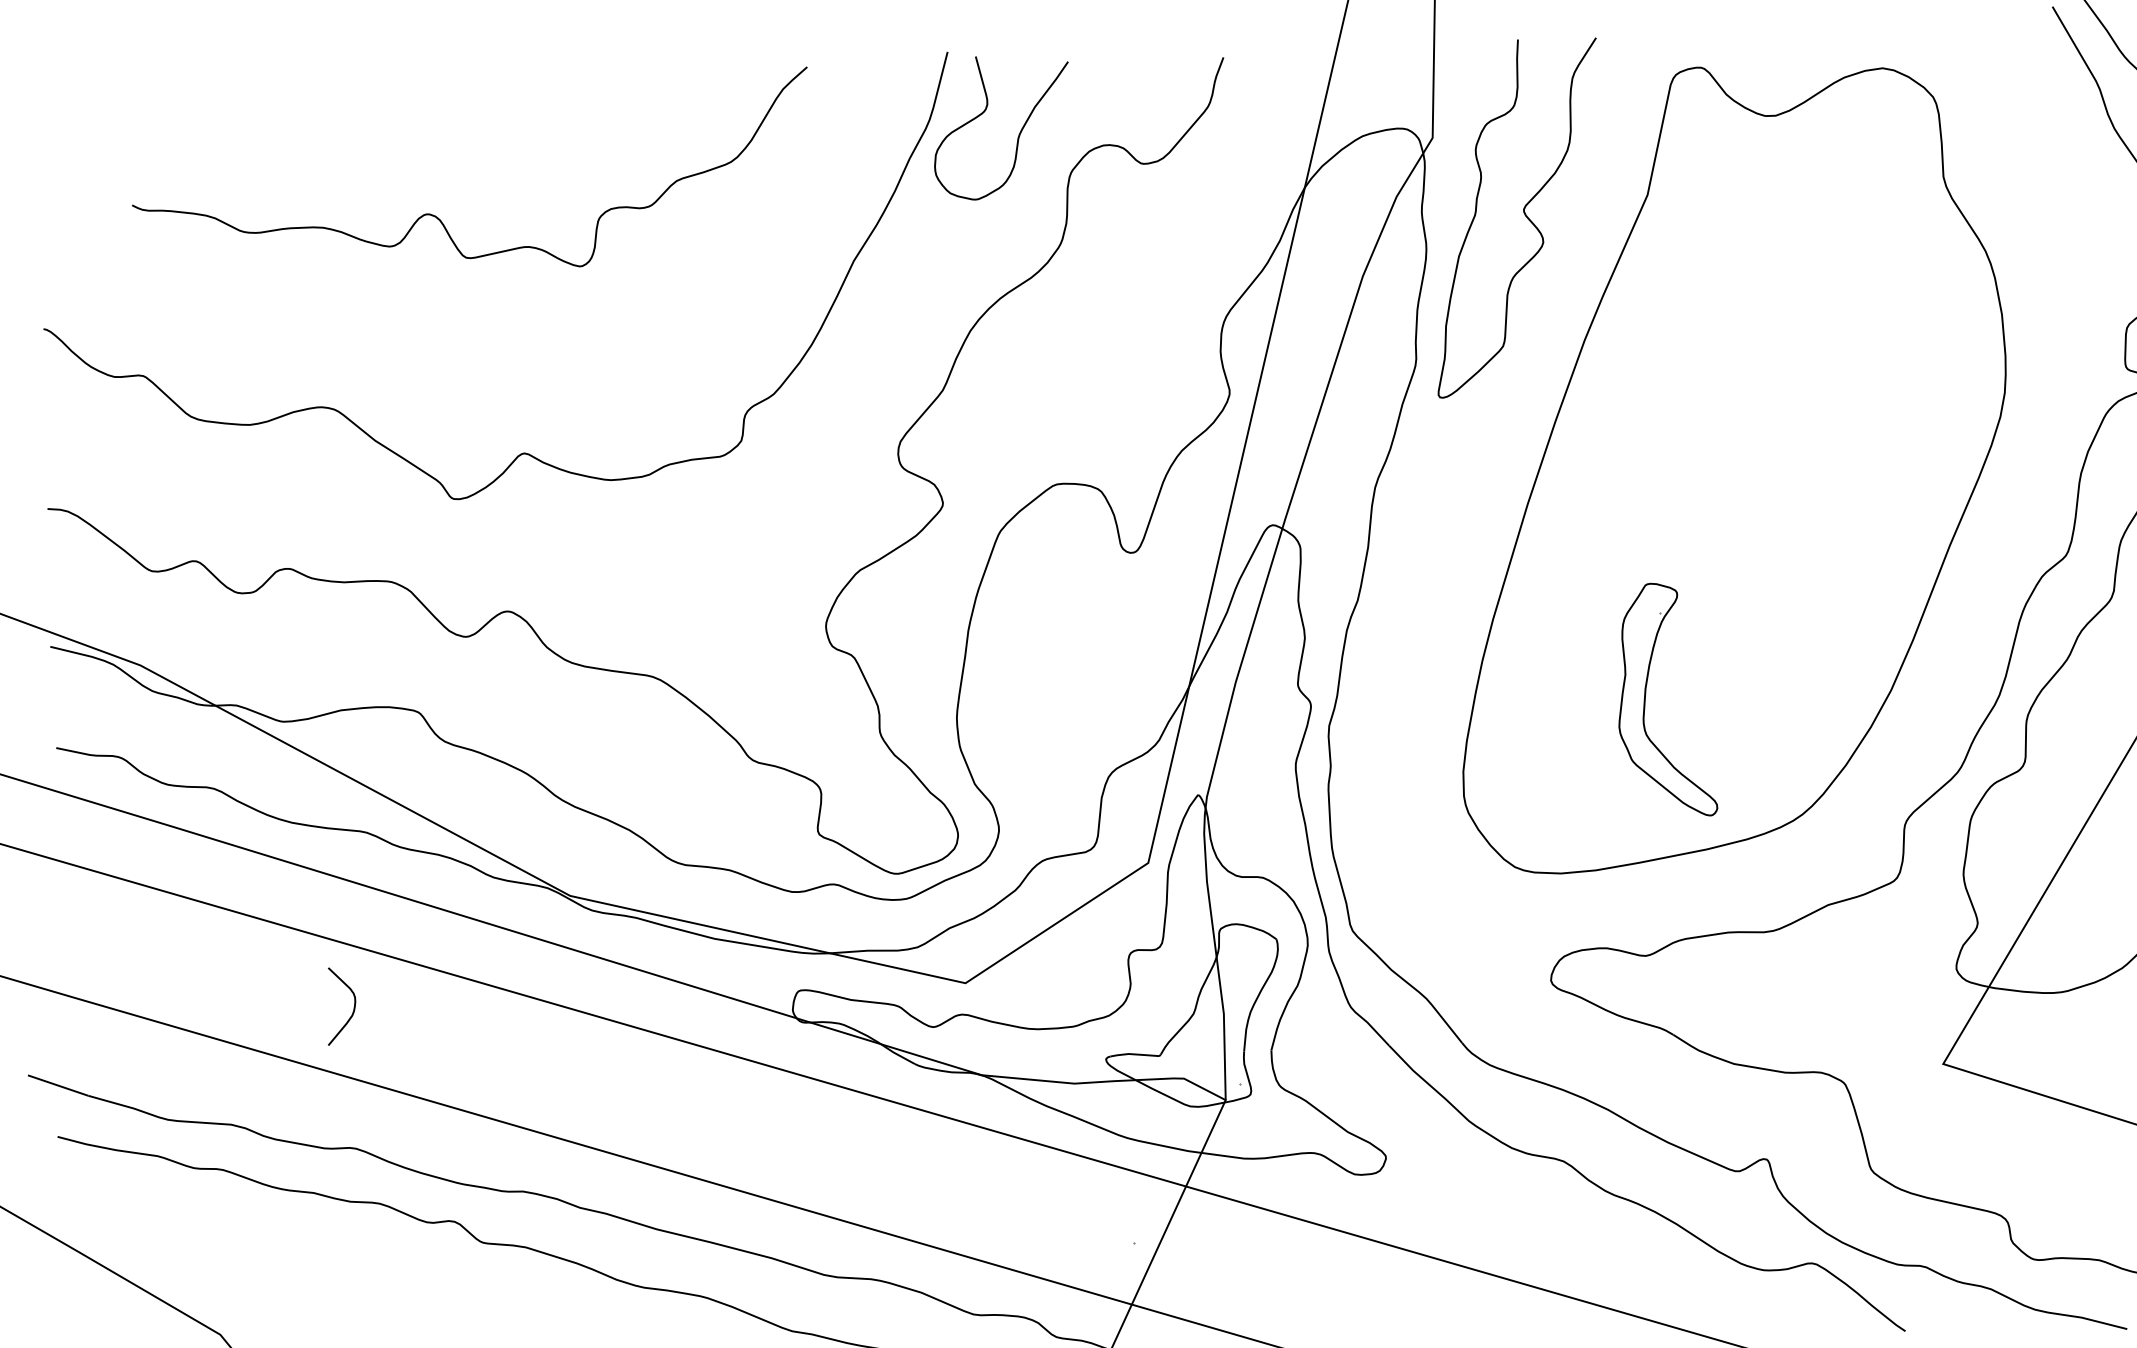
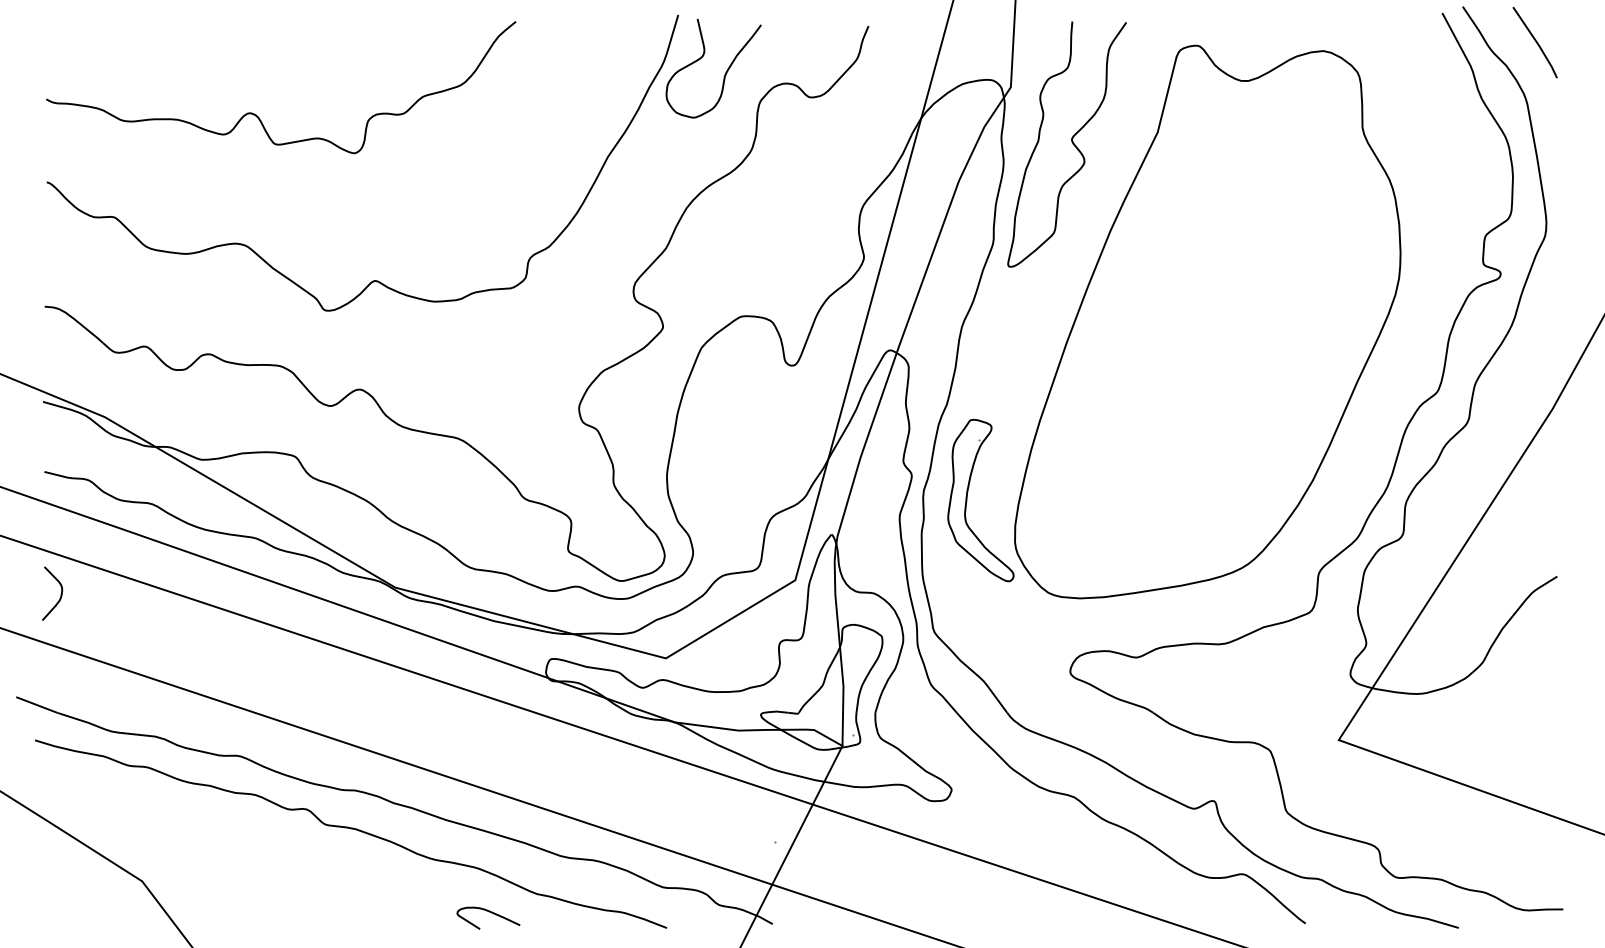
curve: (437, 215) -> (256, 114), moved
part: (1646, 700) -> (967, 500), moved
curve: (353, 1006) -> (60, 594), moved

